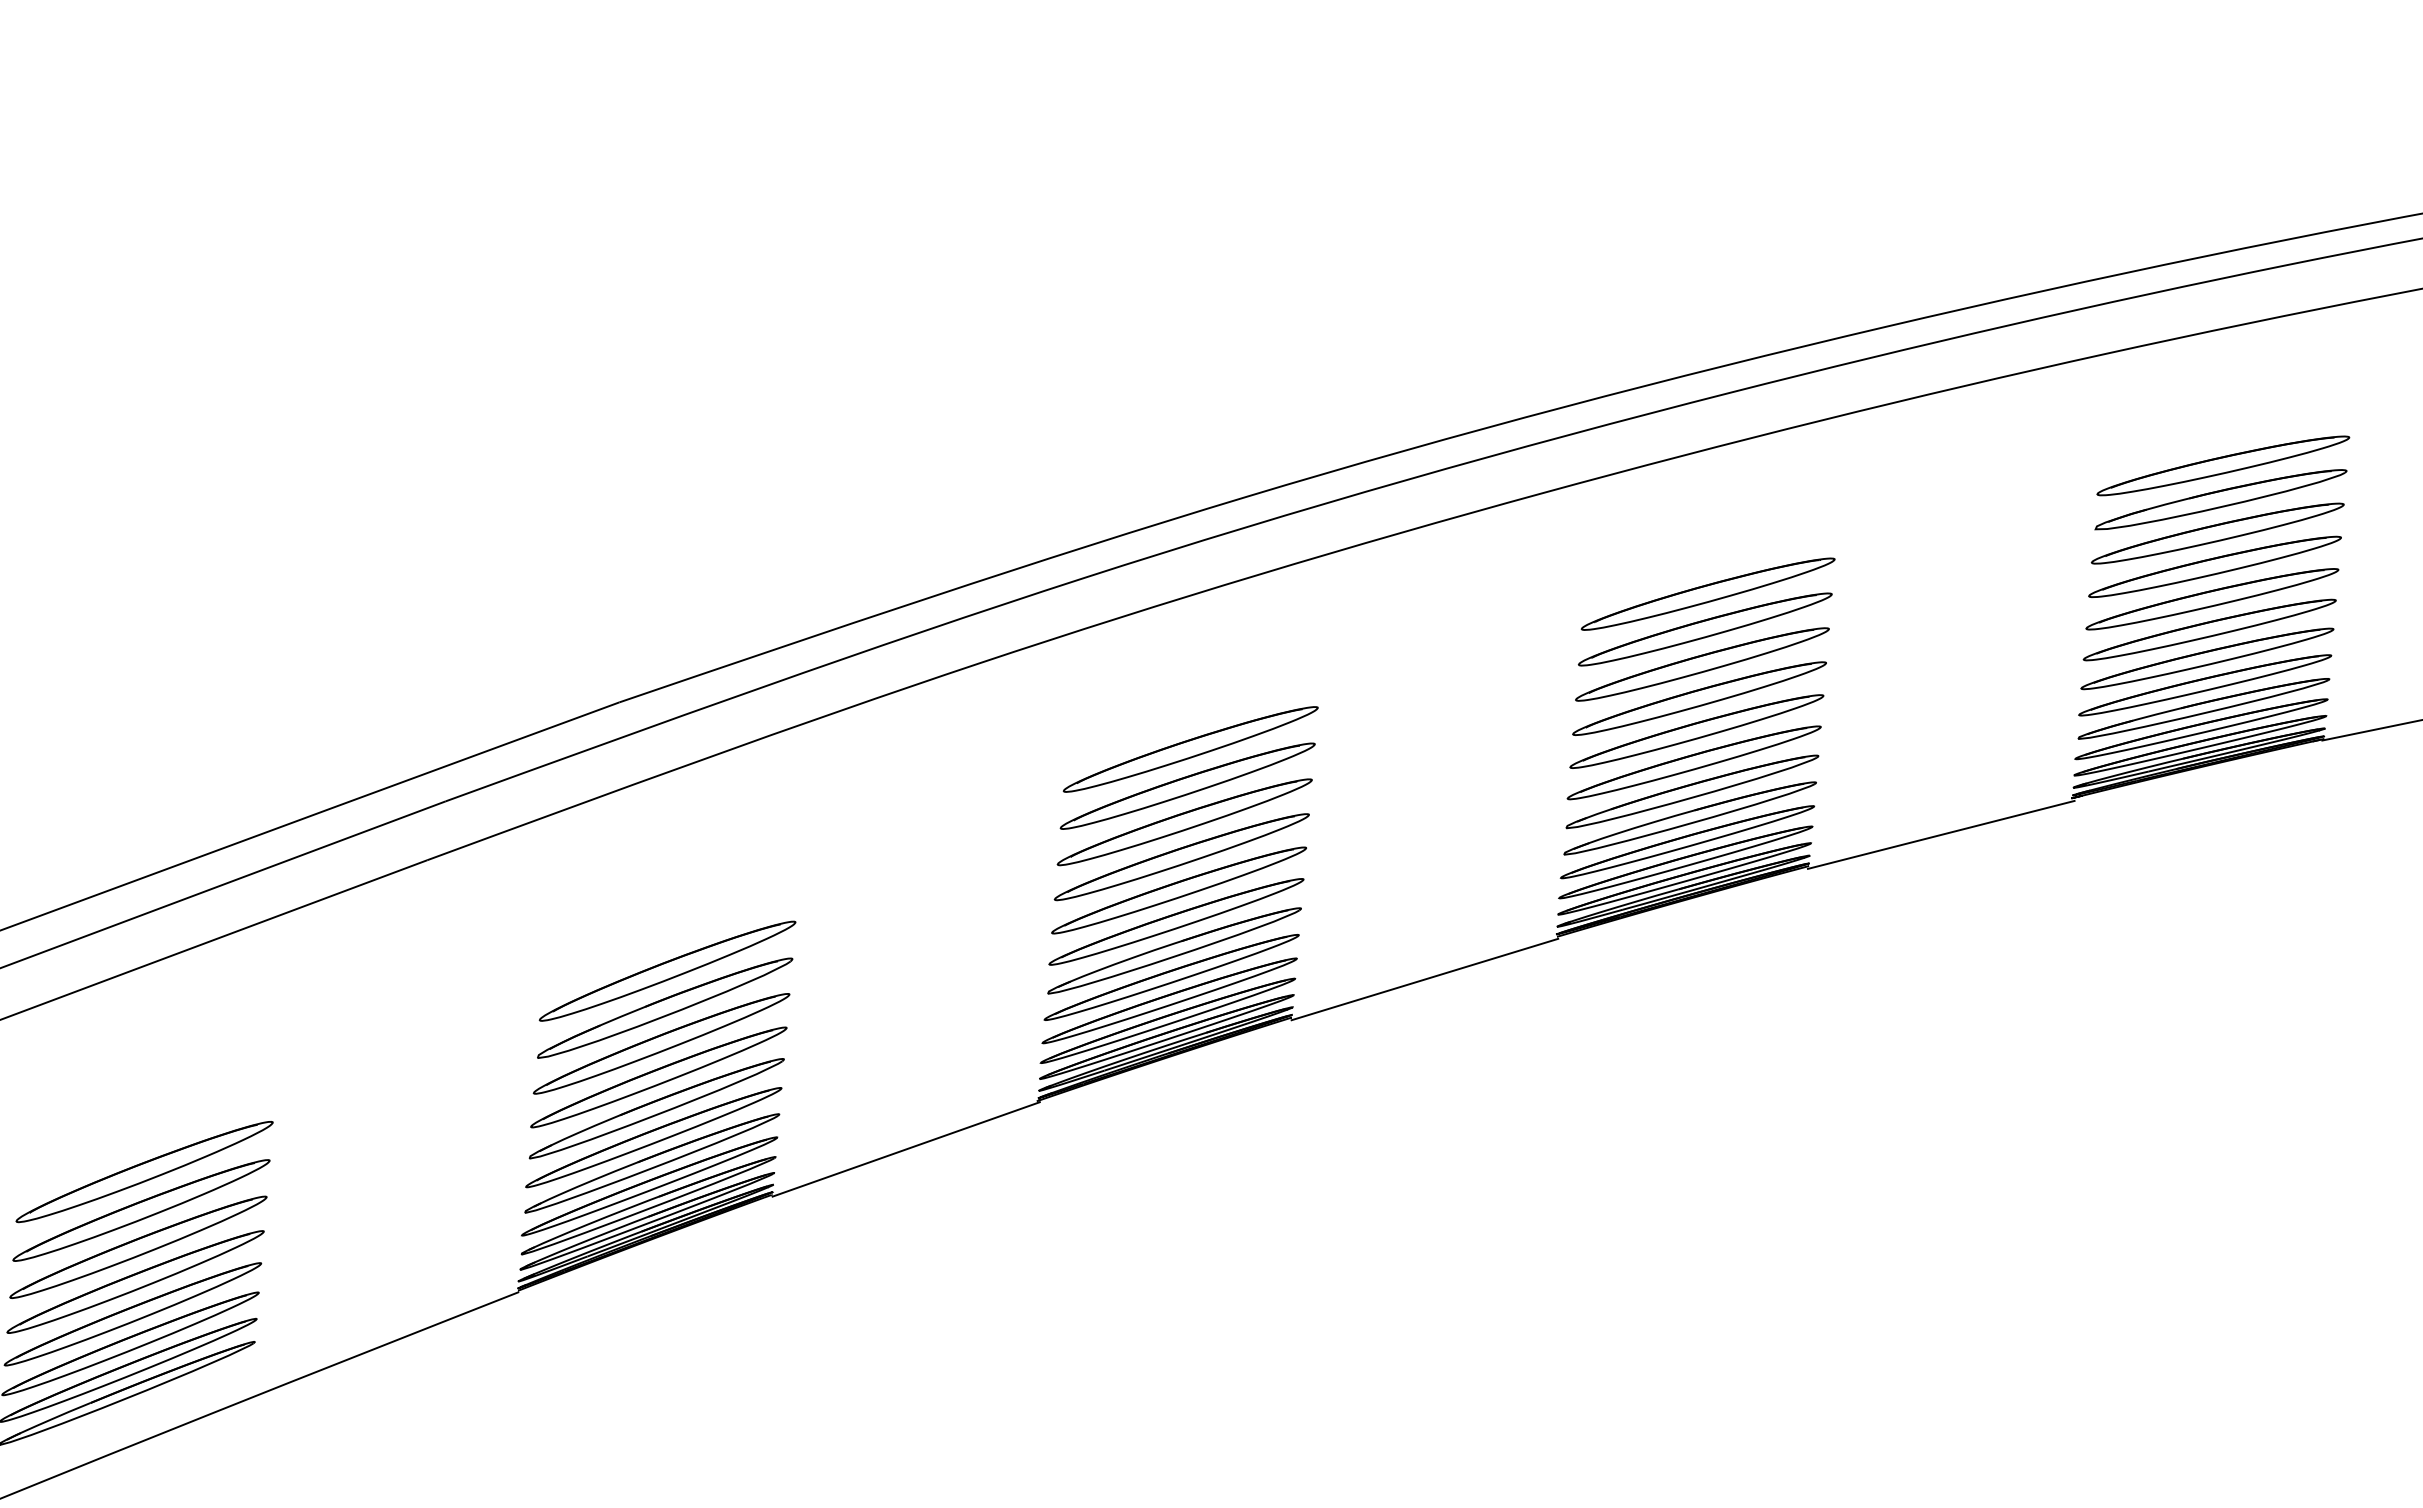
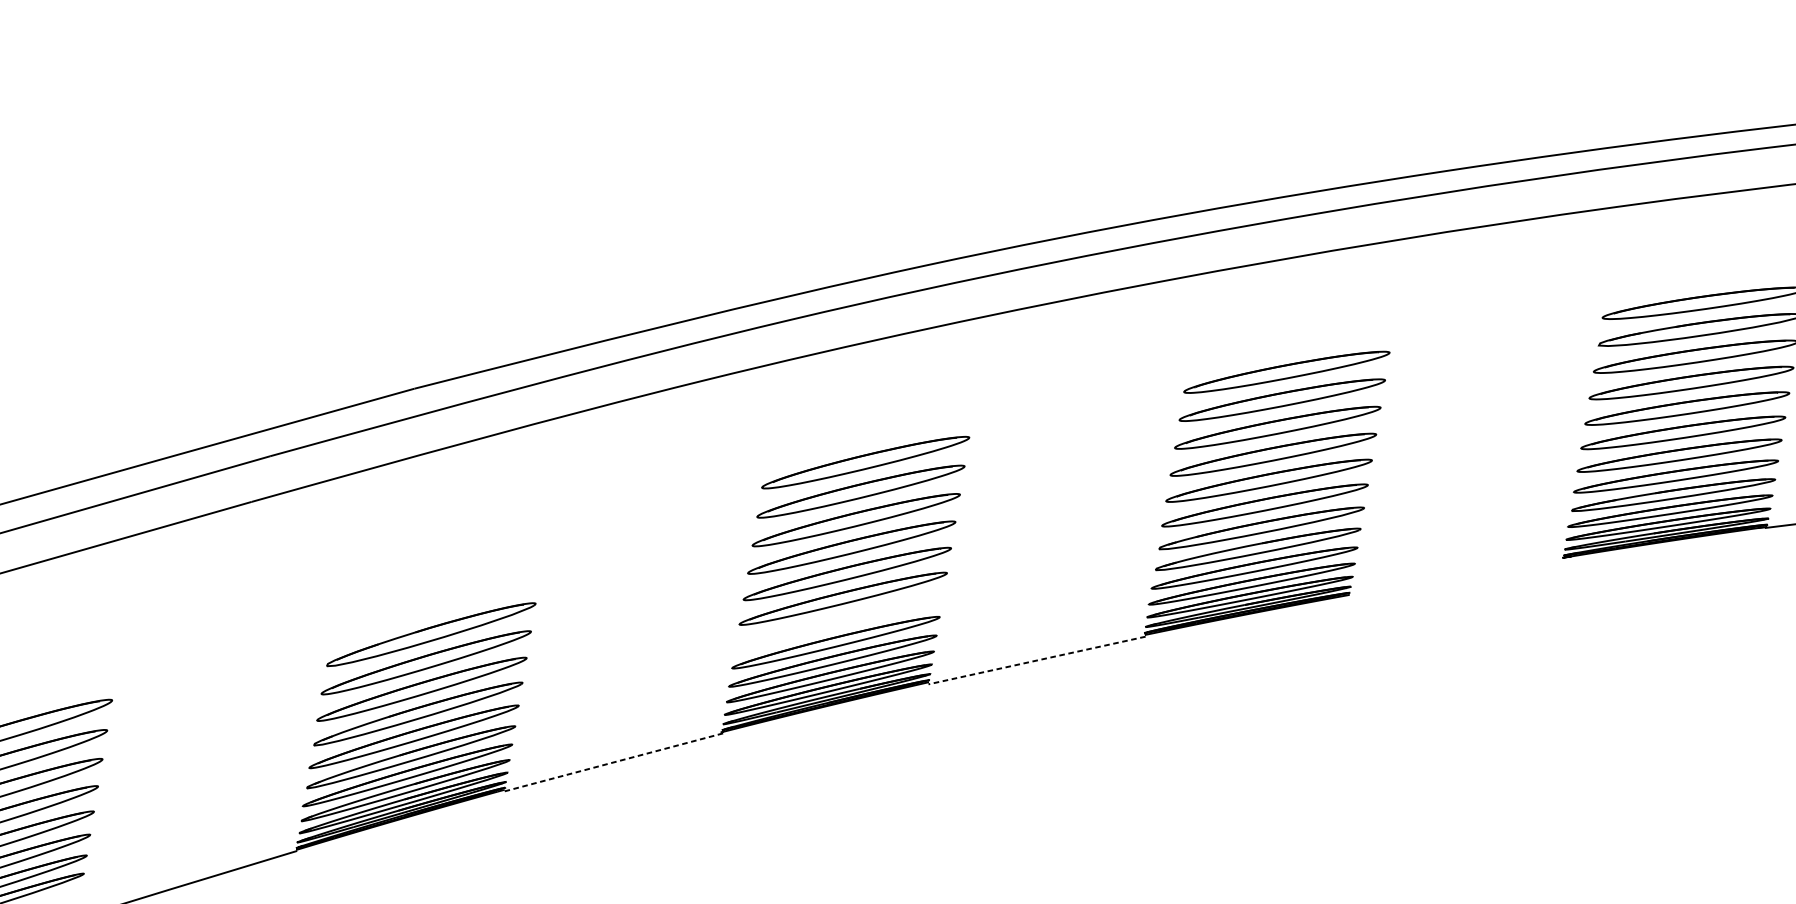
line: (1940, 834) -> (1456, 578), removed
part: (1174, 950) -> (839, 621), removed
part: (667, 970) -> (435, 604), removed
line: (1424, 979) -> (1036, 660), solid -> dashed
line: (906, 1149) -> (614, 762), solid -> dashed

